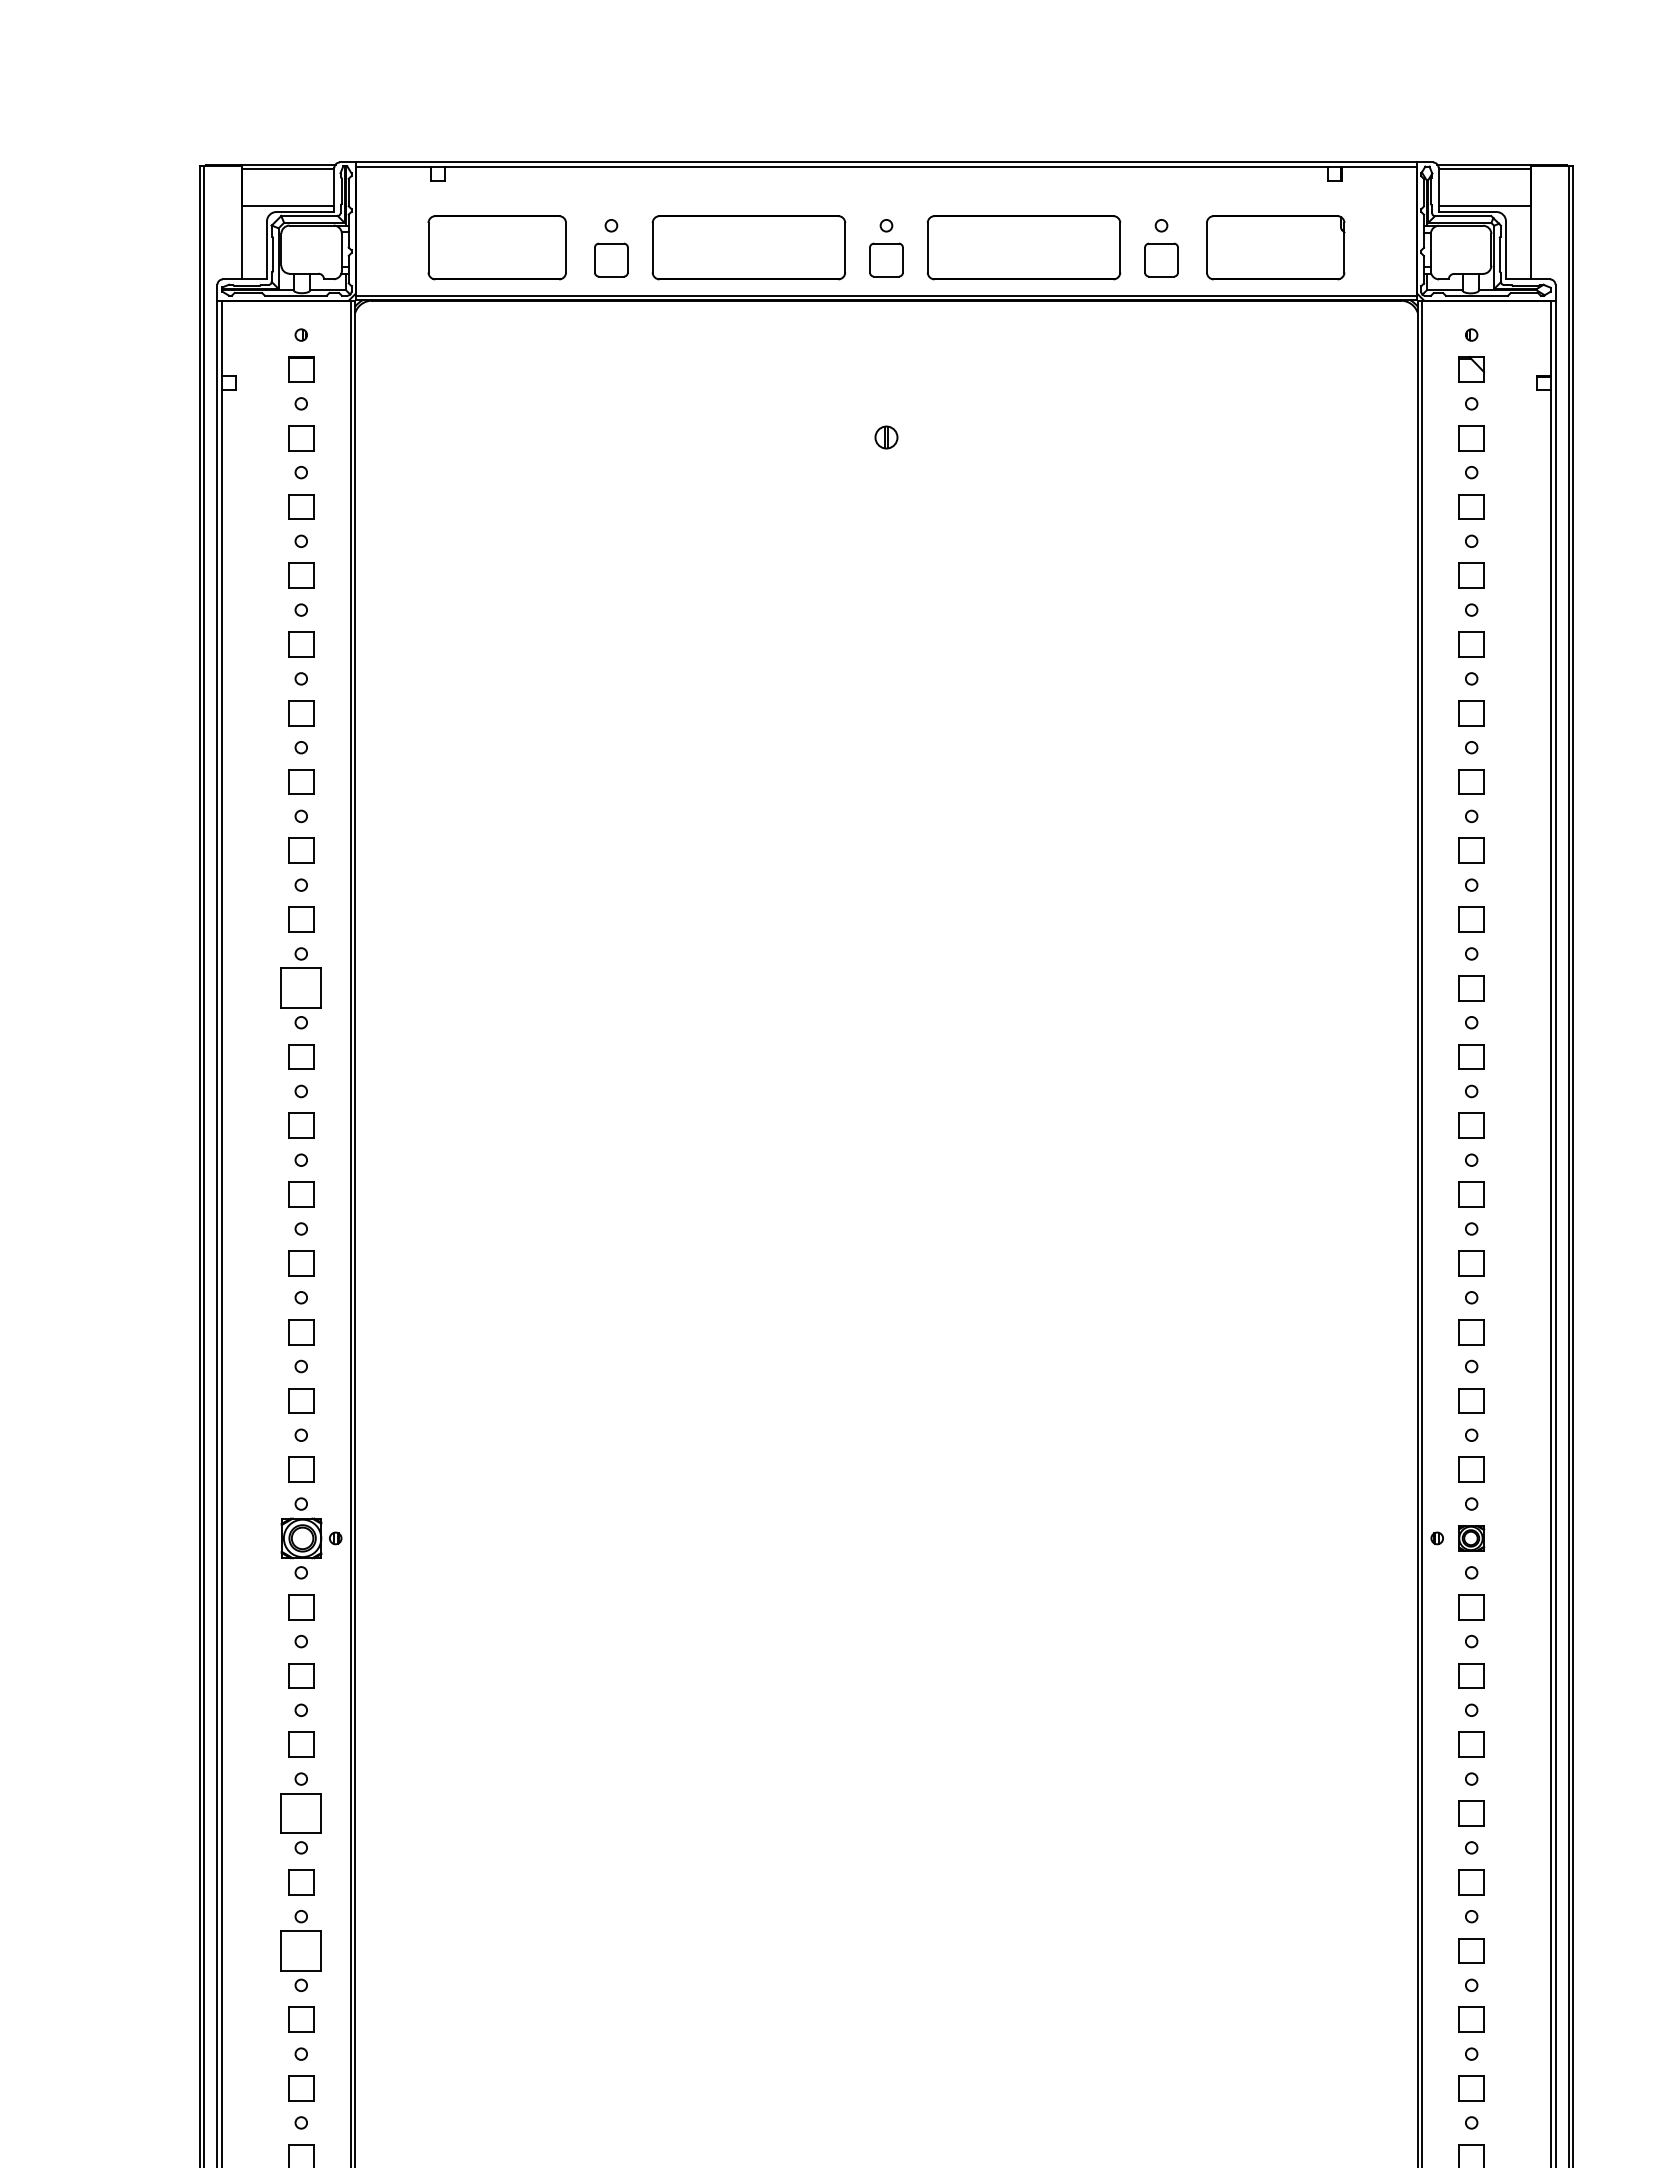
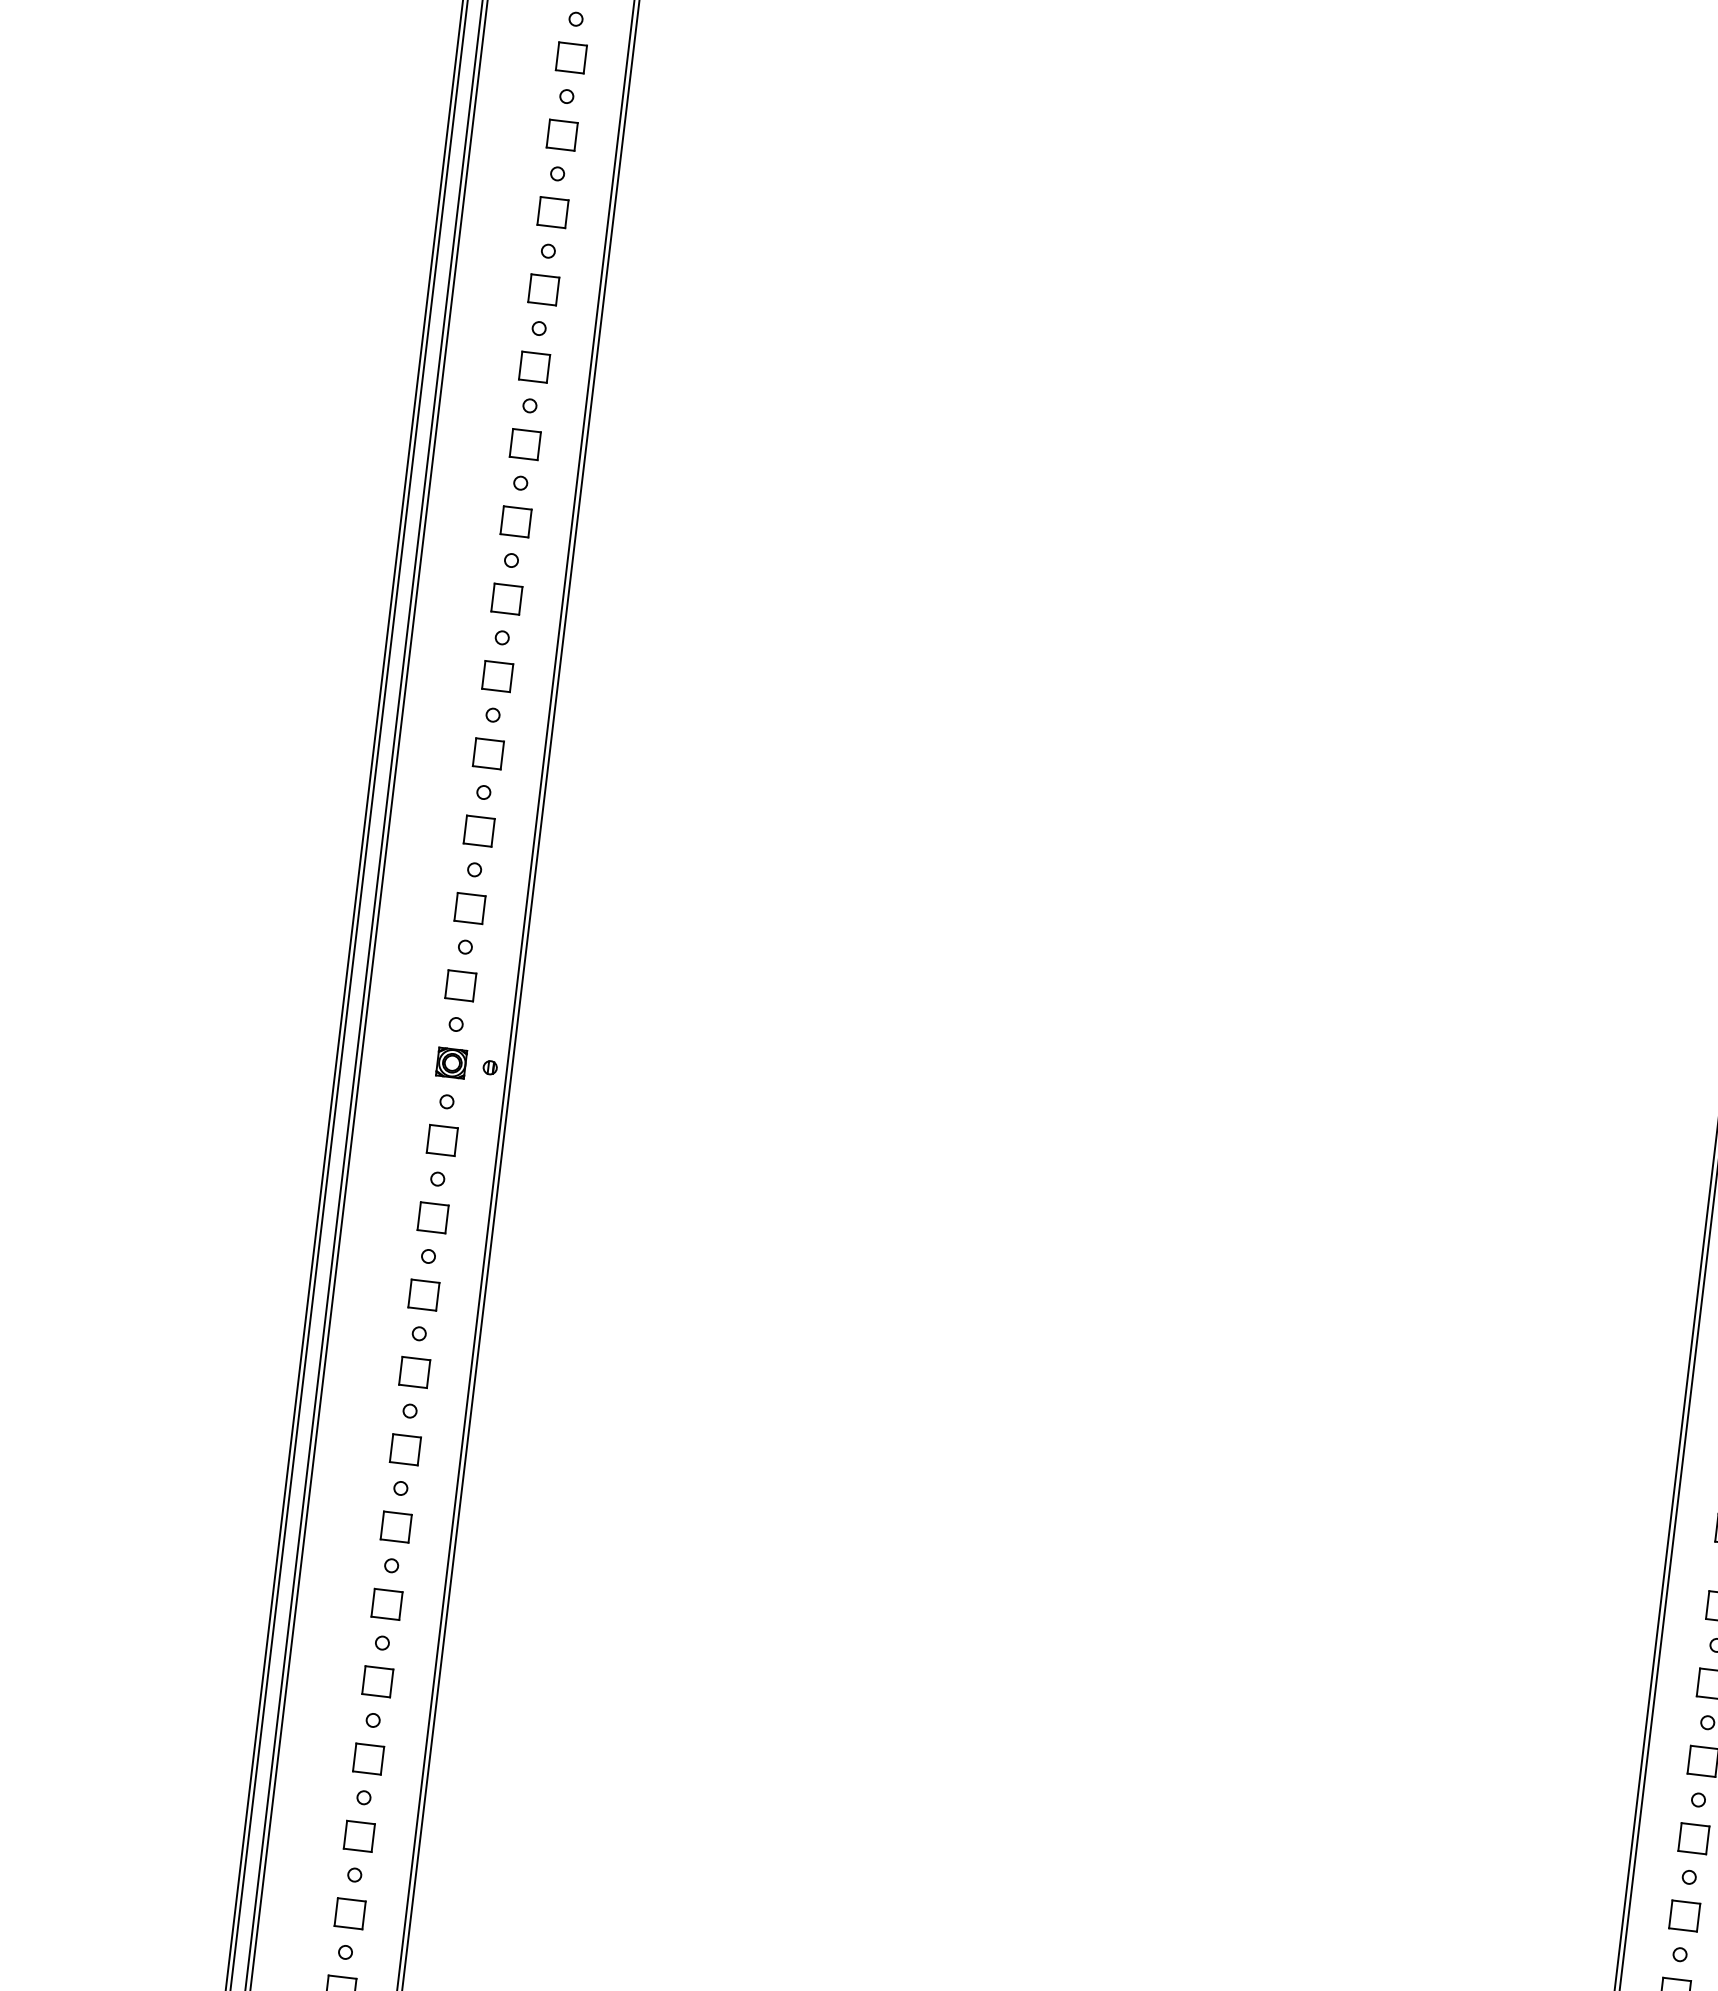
part: (301, 988) -> (525, 444), size x0.62
part: (300, 1538) -> (450, 1063), size x0.62
part: (301, 1813) -> (414, 1372), size x0.62
part: (301, 1950) -> (396, 1526), size x0.62

